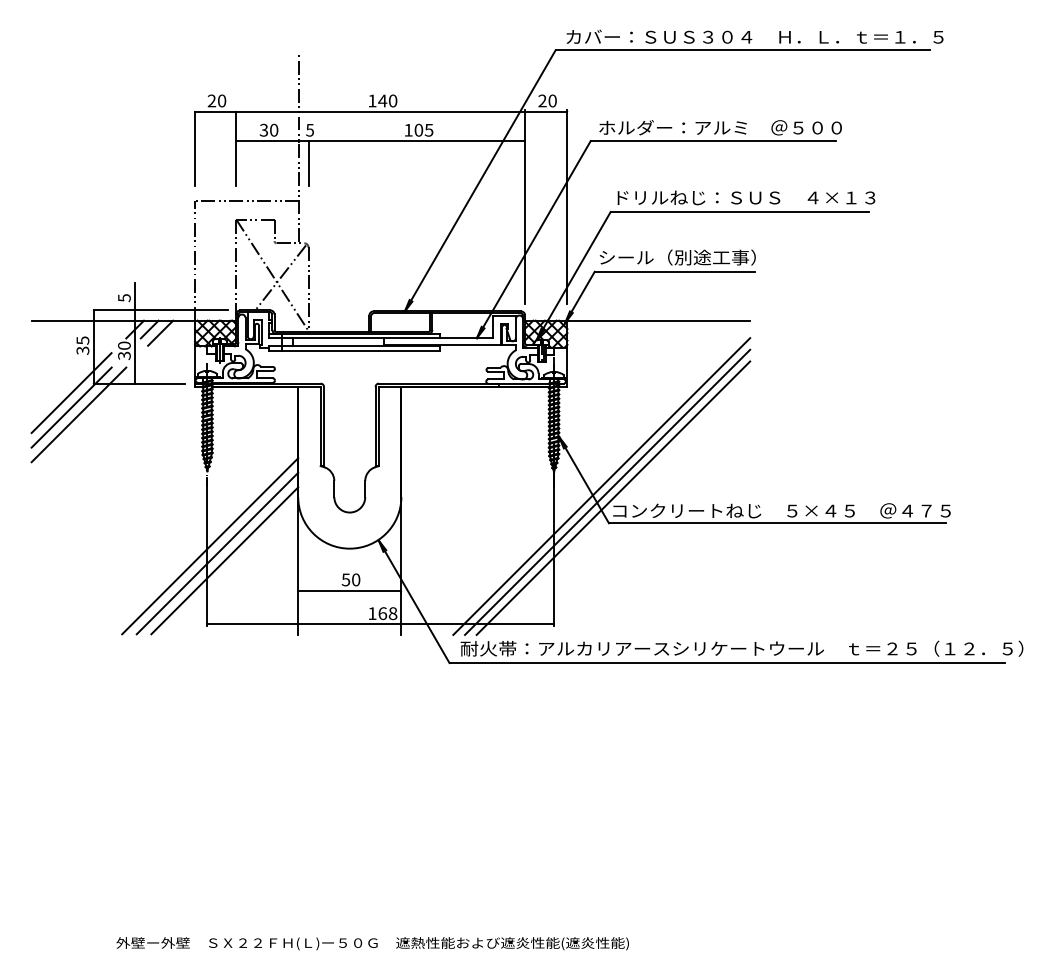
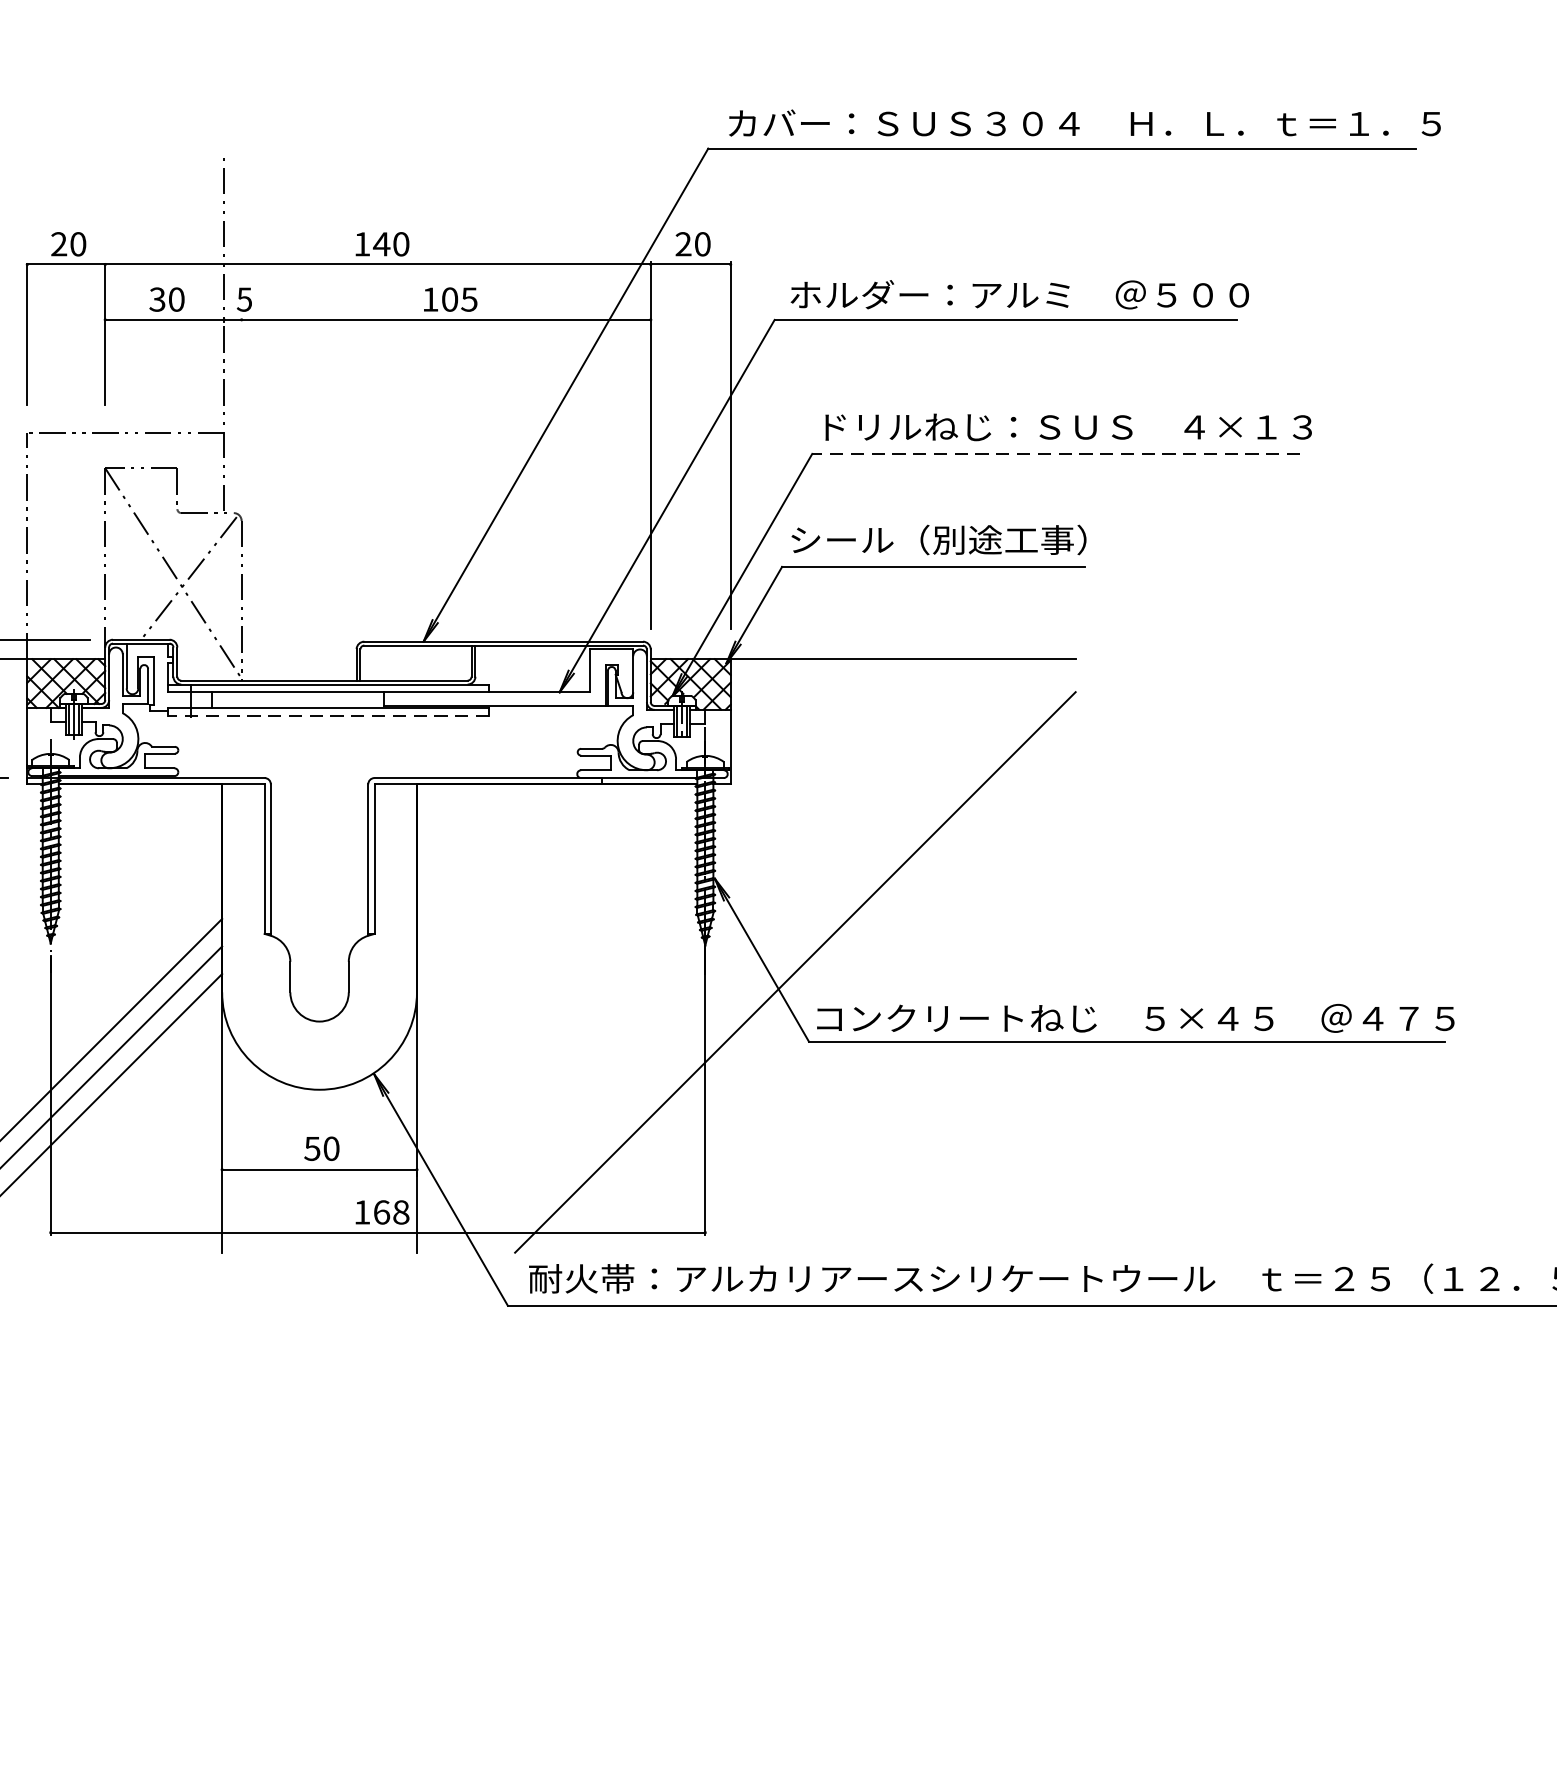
line: (308, 162) -> (241, 360), removed
line: (739, 212) -> (1055, 454), solid -> dashed
line: (353, 350) -> (326, 715), solid -> dashed
line: (607, 491) -> (806, 981), removed
line: (613, 497) -> (817, 993), removed

